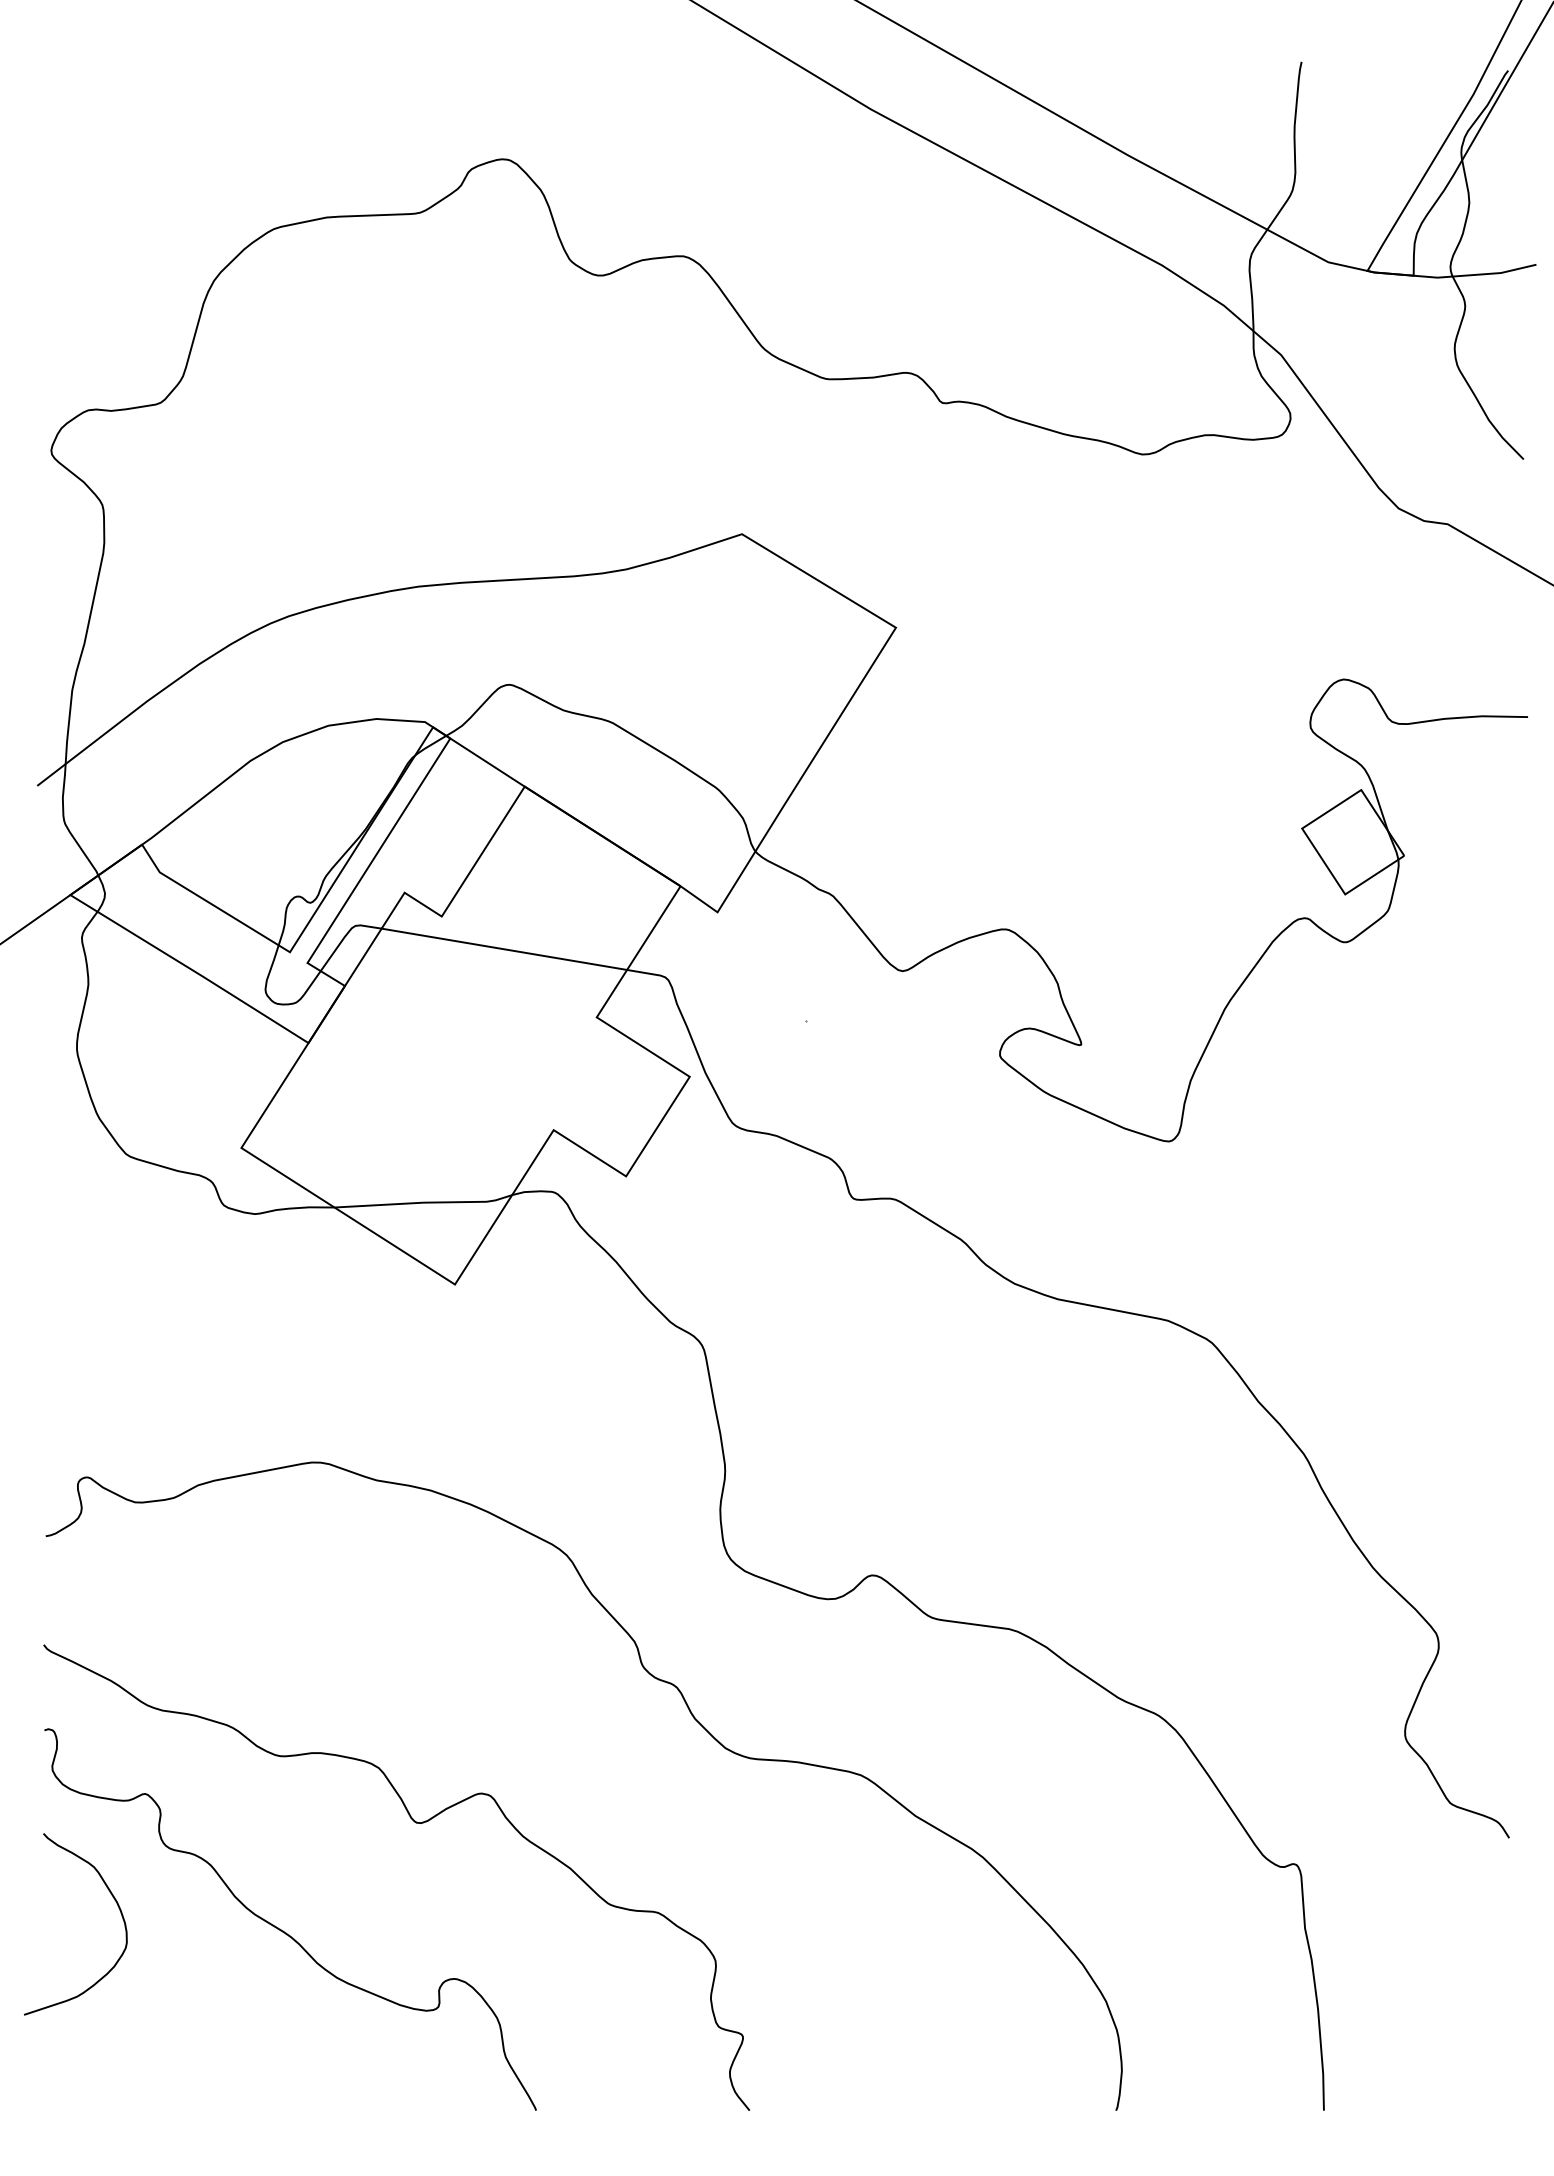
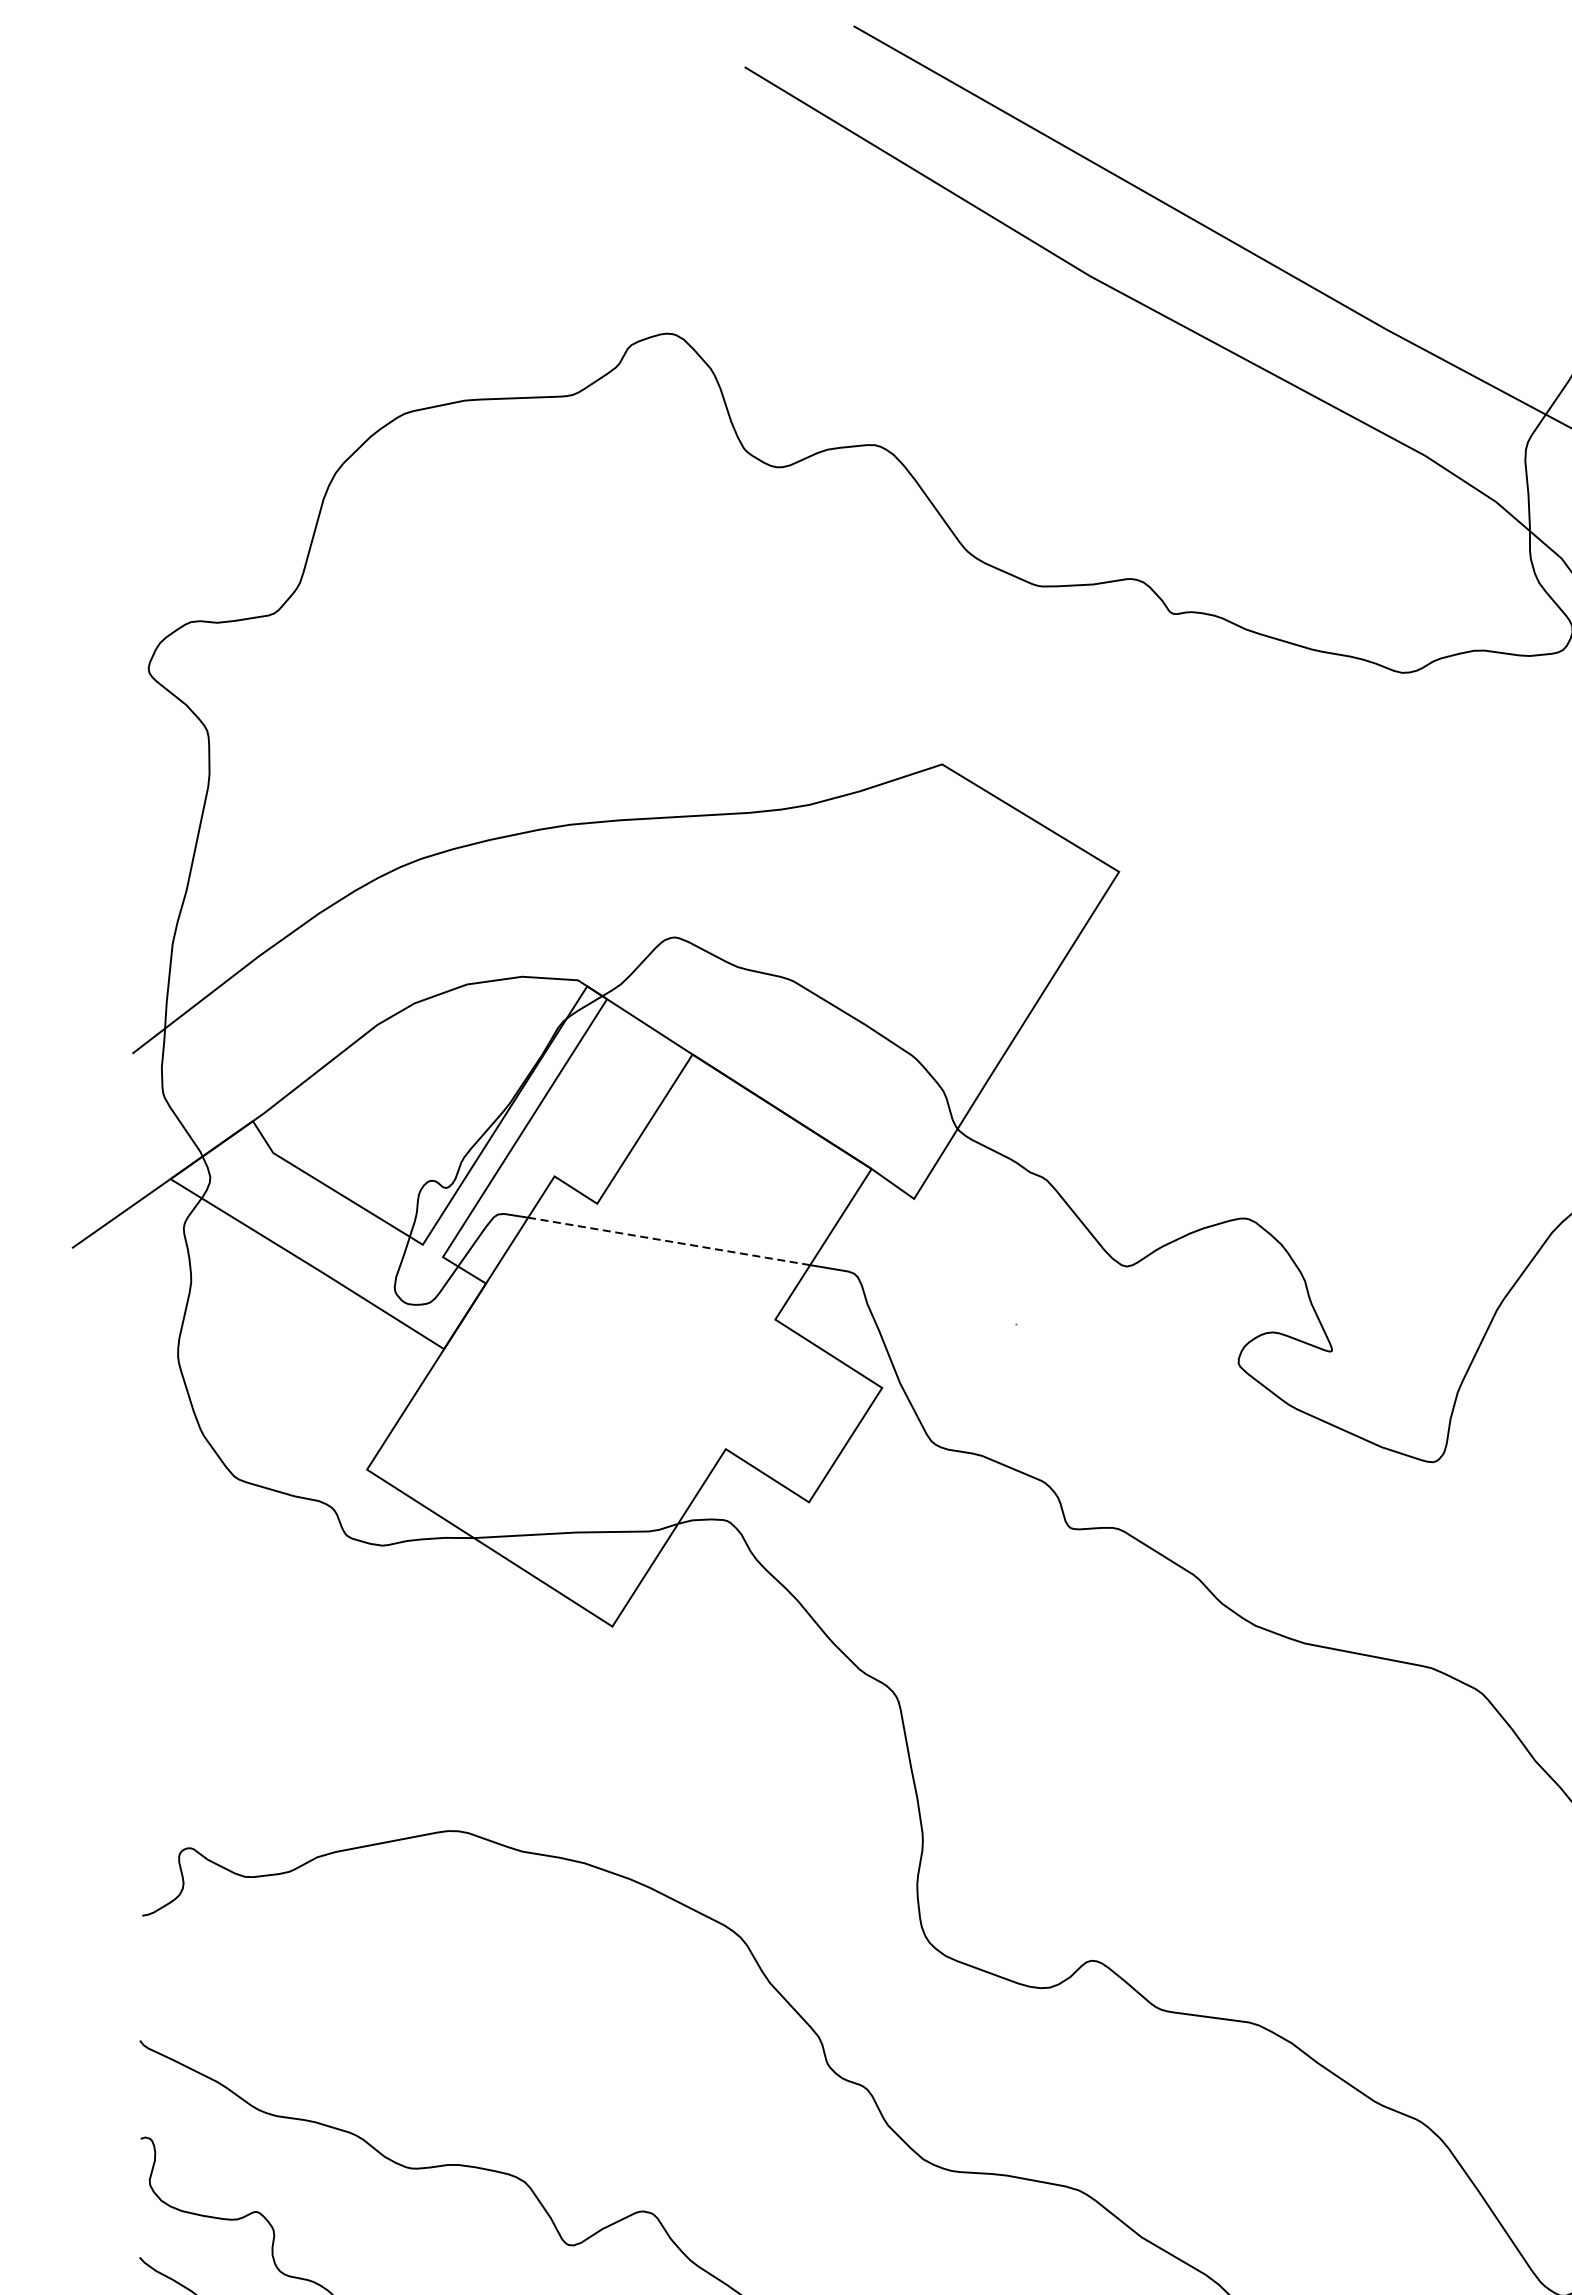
line: (503, 949) -> (668, 1241), solid -> dashed

